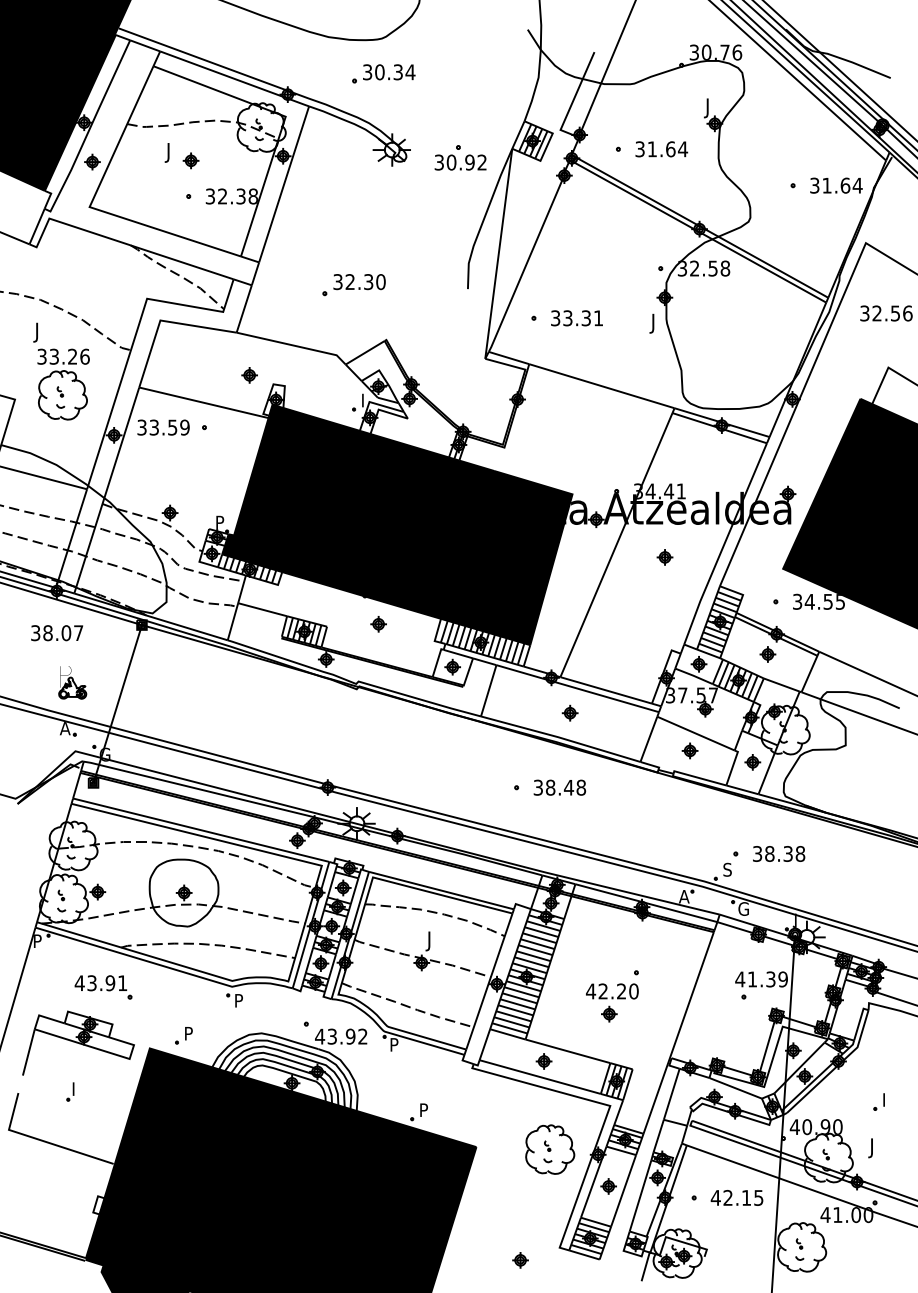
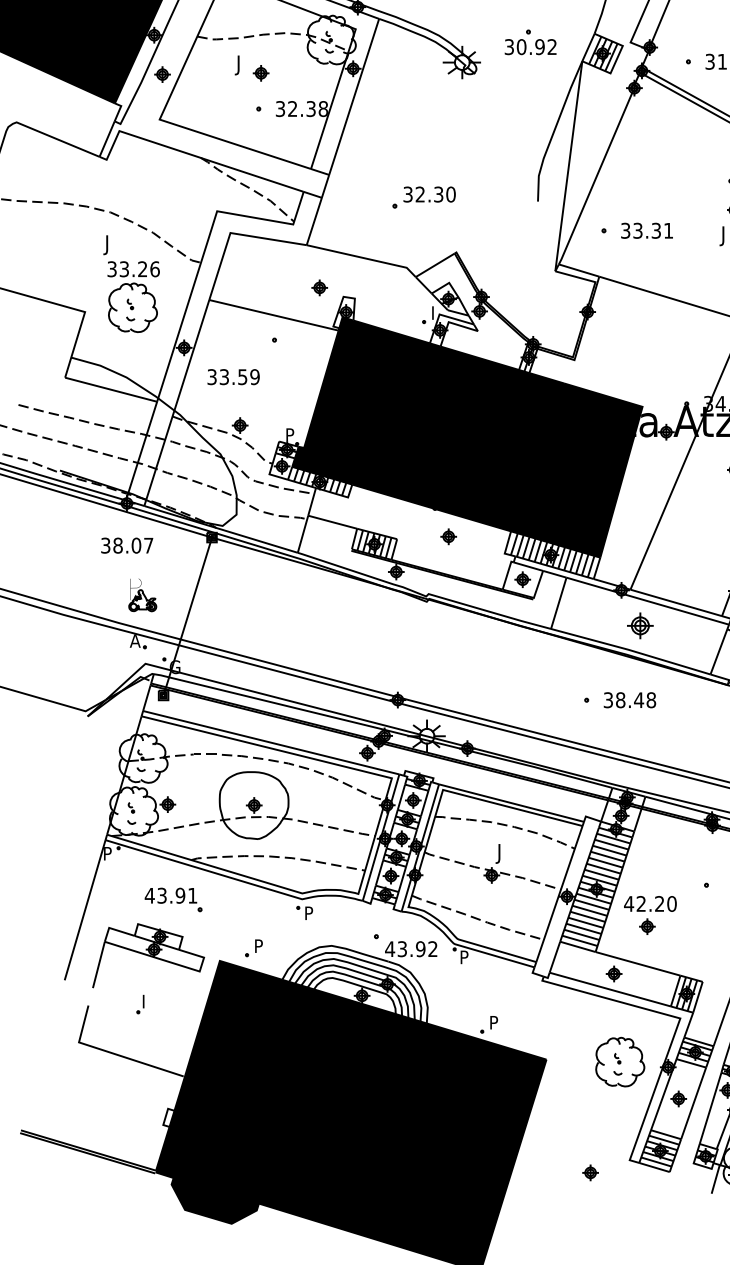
part: (460, 157) -> (530, 42), moved
text: (163, 427) -> (233, 377), moved
part: (569, 712) -> (639, 625), size x1.6
part: (612, 1002) -> (650, 915), moved

